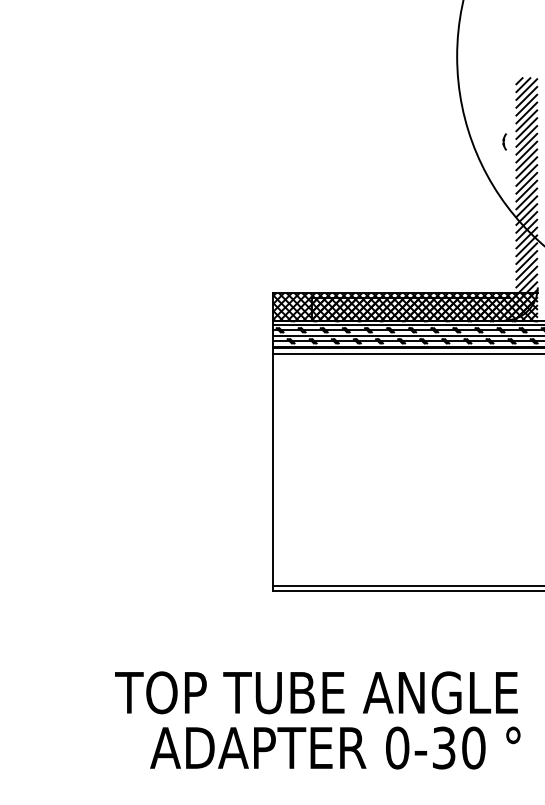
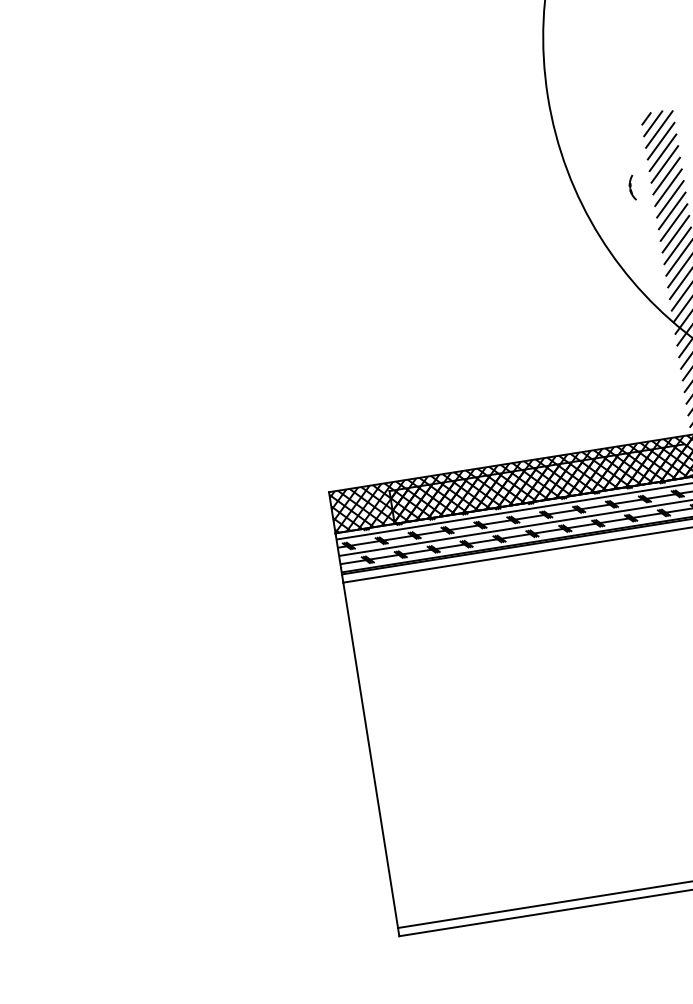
part: (504, 141) -> (631, 187), moved

